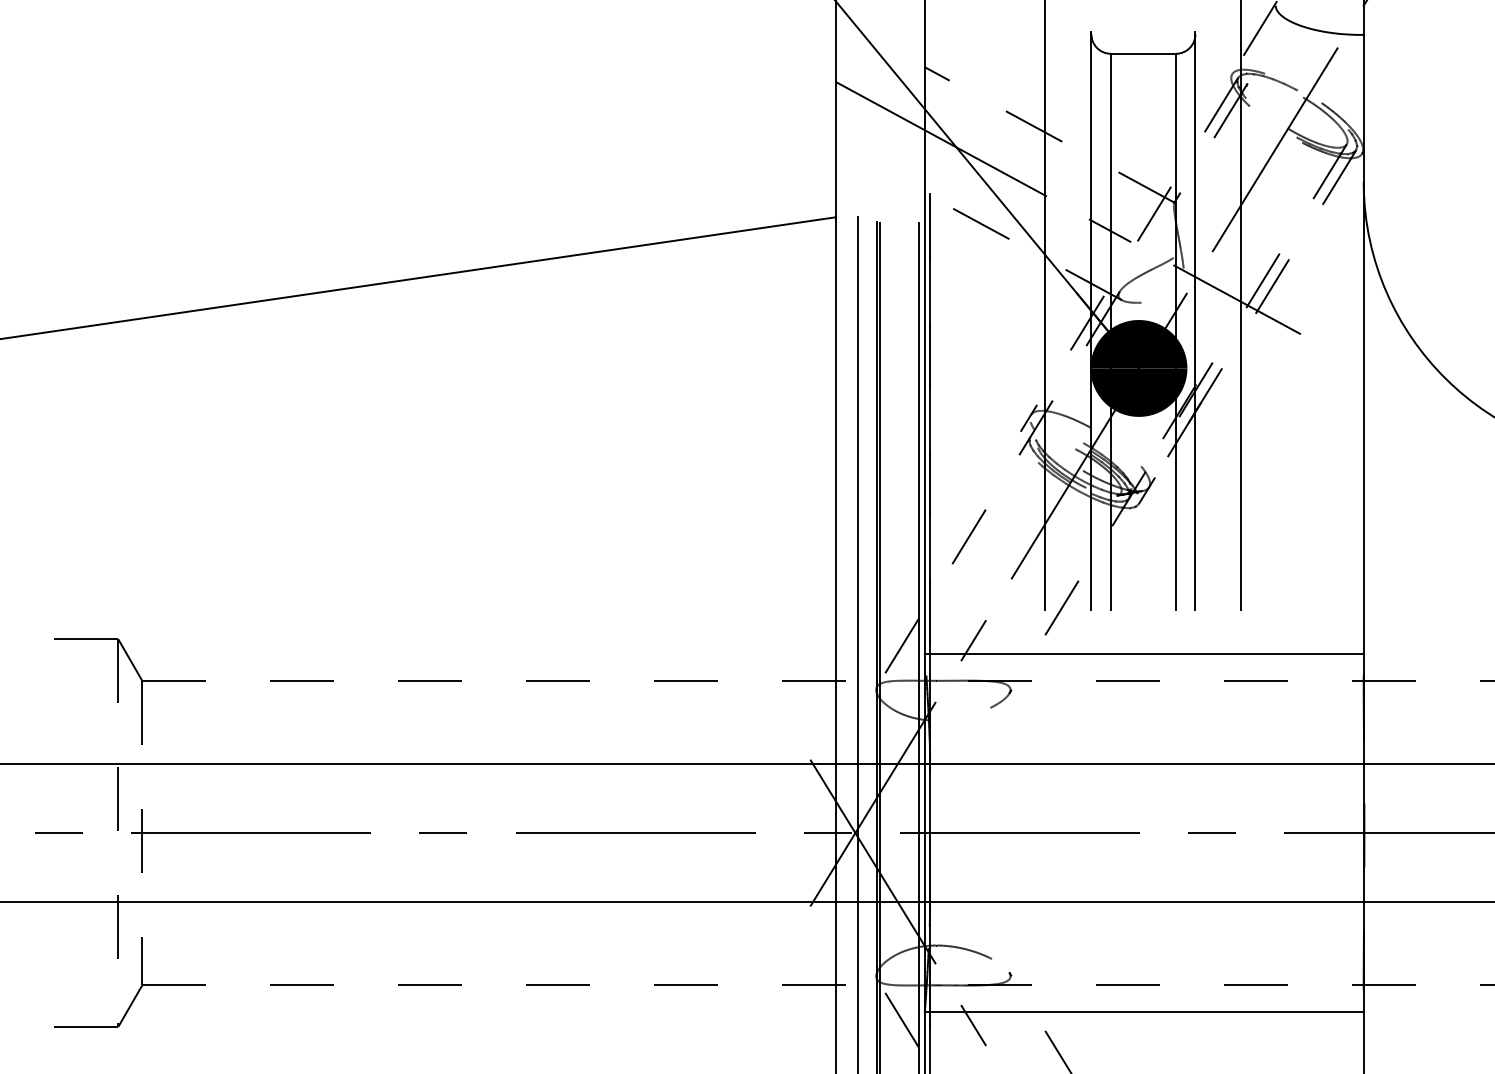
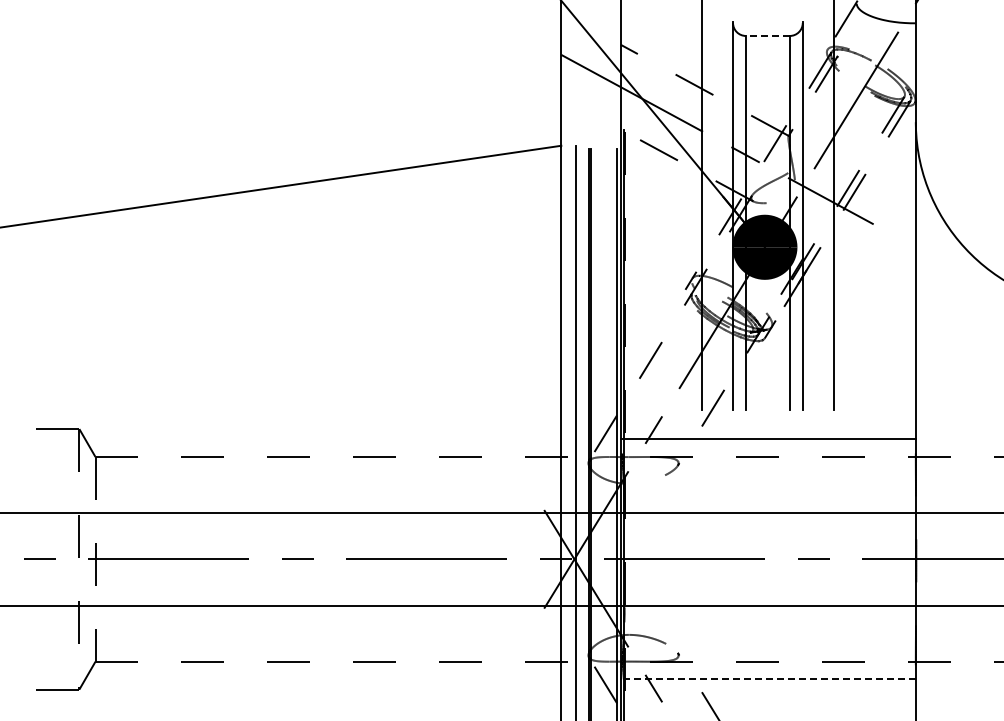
line: (1142, 53) -> (767, 35), solid -> dashed
line: (1142, 1011) -> (767, 679), solid -> dashed

